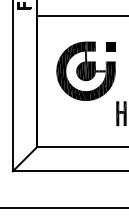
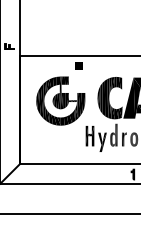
part: (109, 46) -> (78, 65), moved

